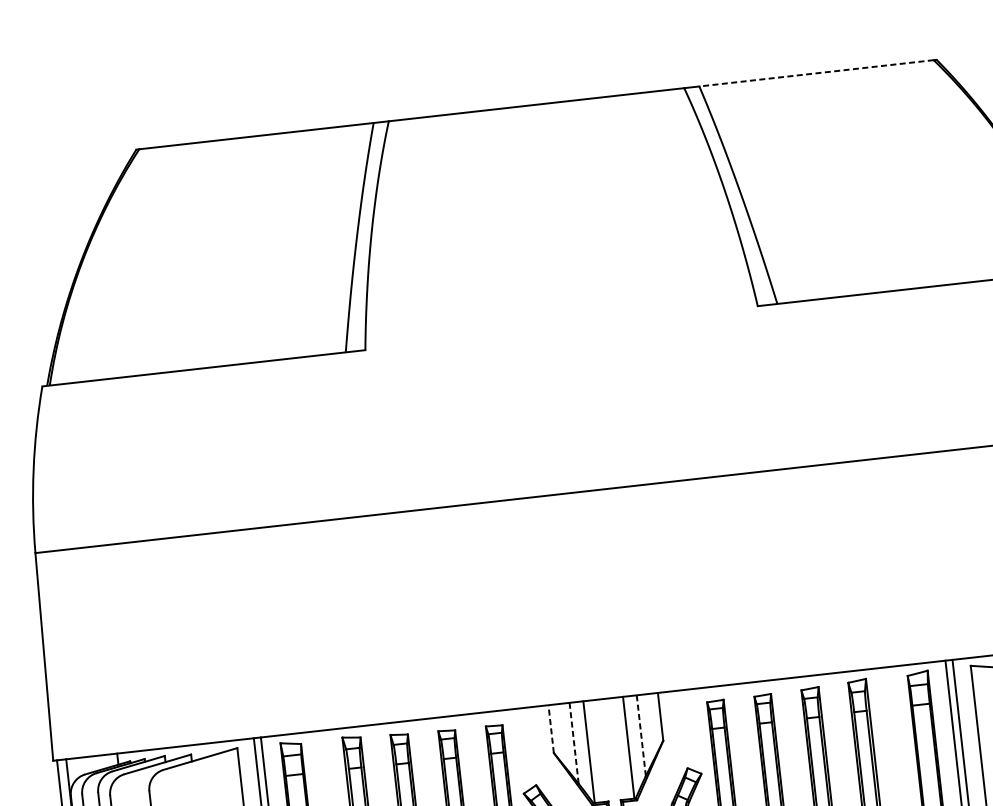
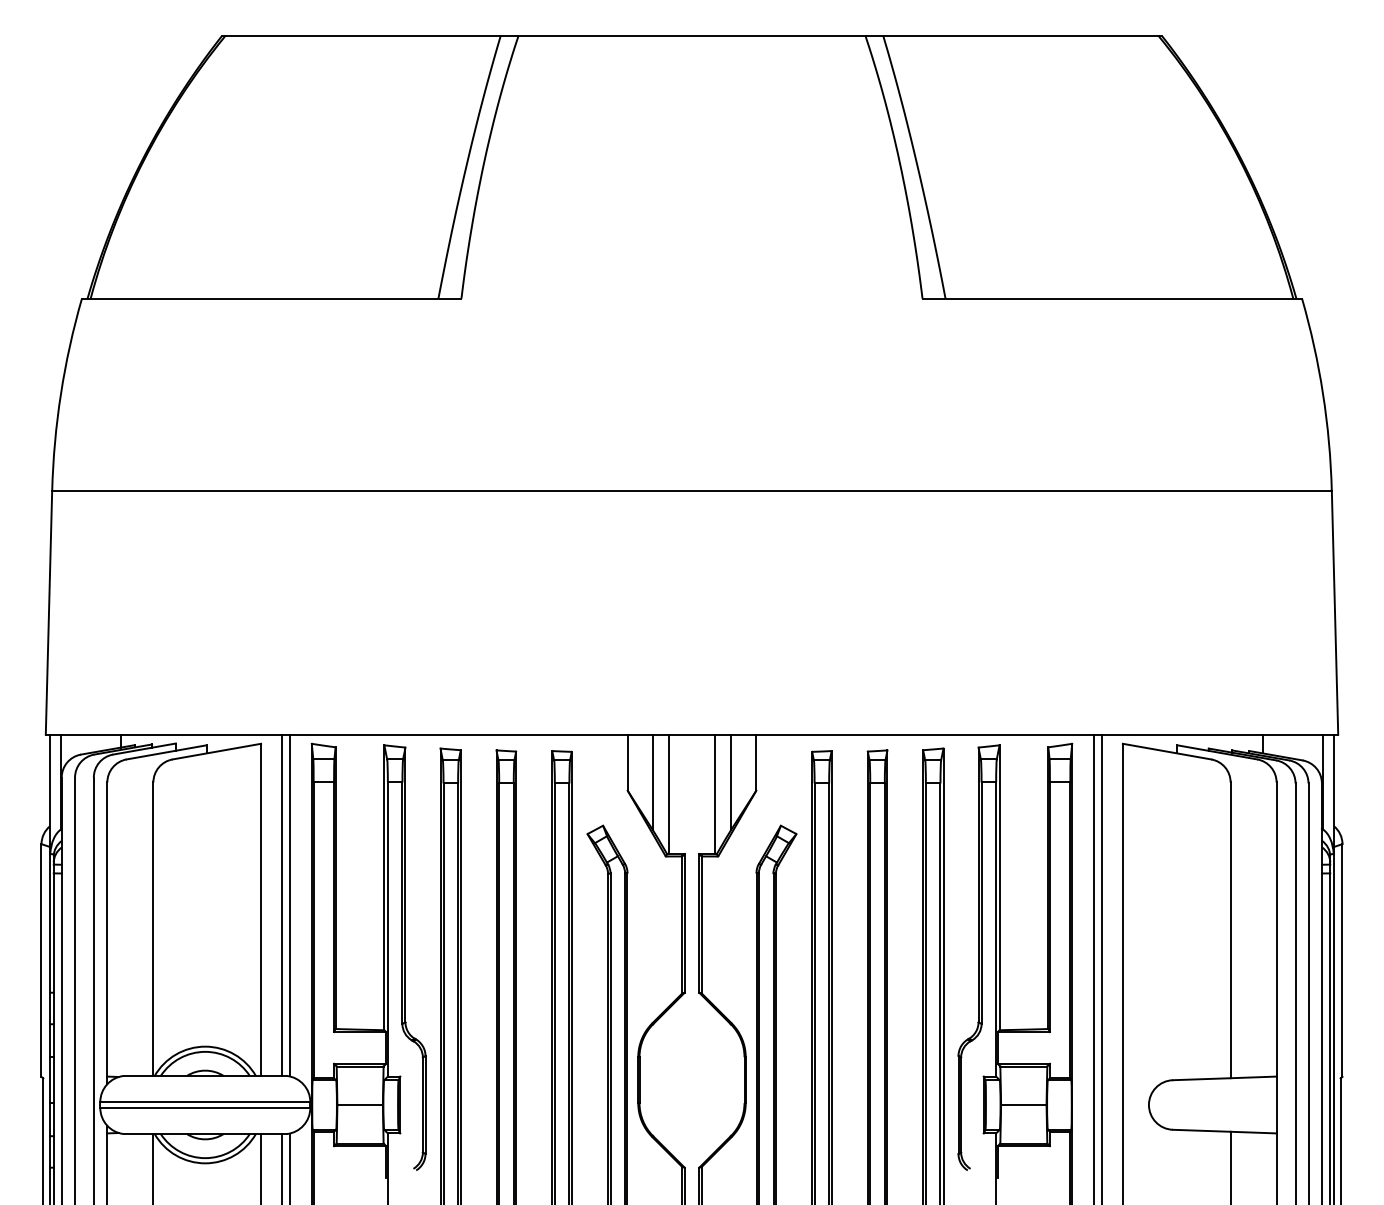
line: (816, 73) -> (1021, 36), dashed -> solid
line: (550, 729) -> (627, 762), dashed -> solid
line: (641, 736) -> (731, 782), dashed -> solid
line: (574, 742) -> (652, 781), dashed -> solid

